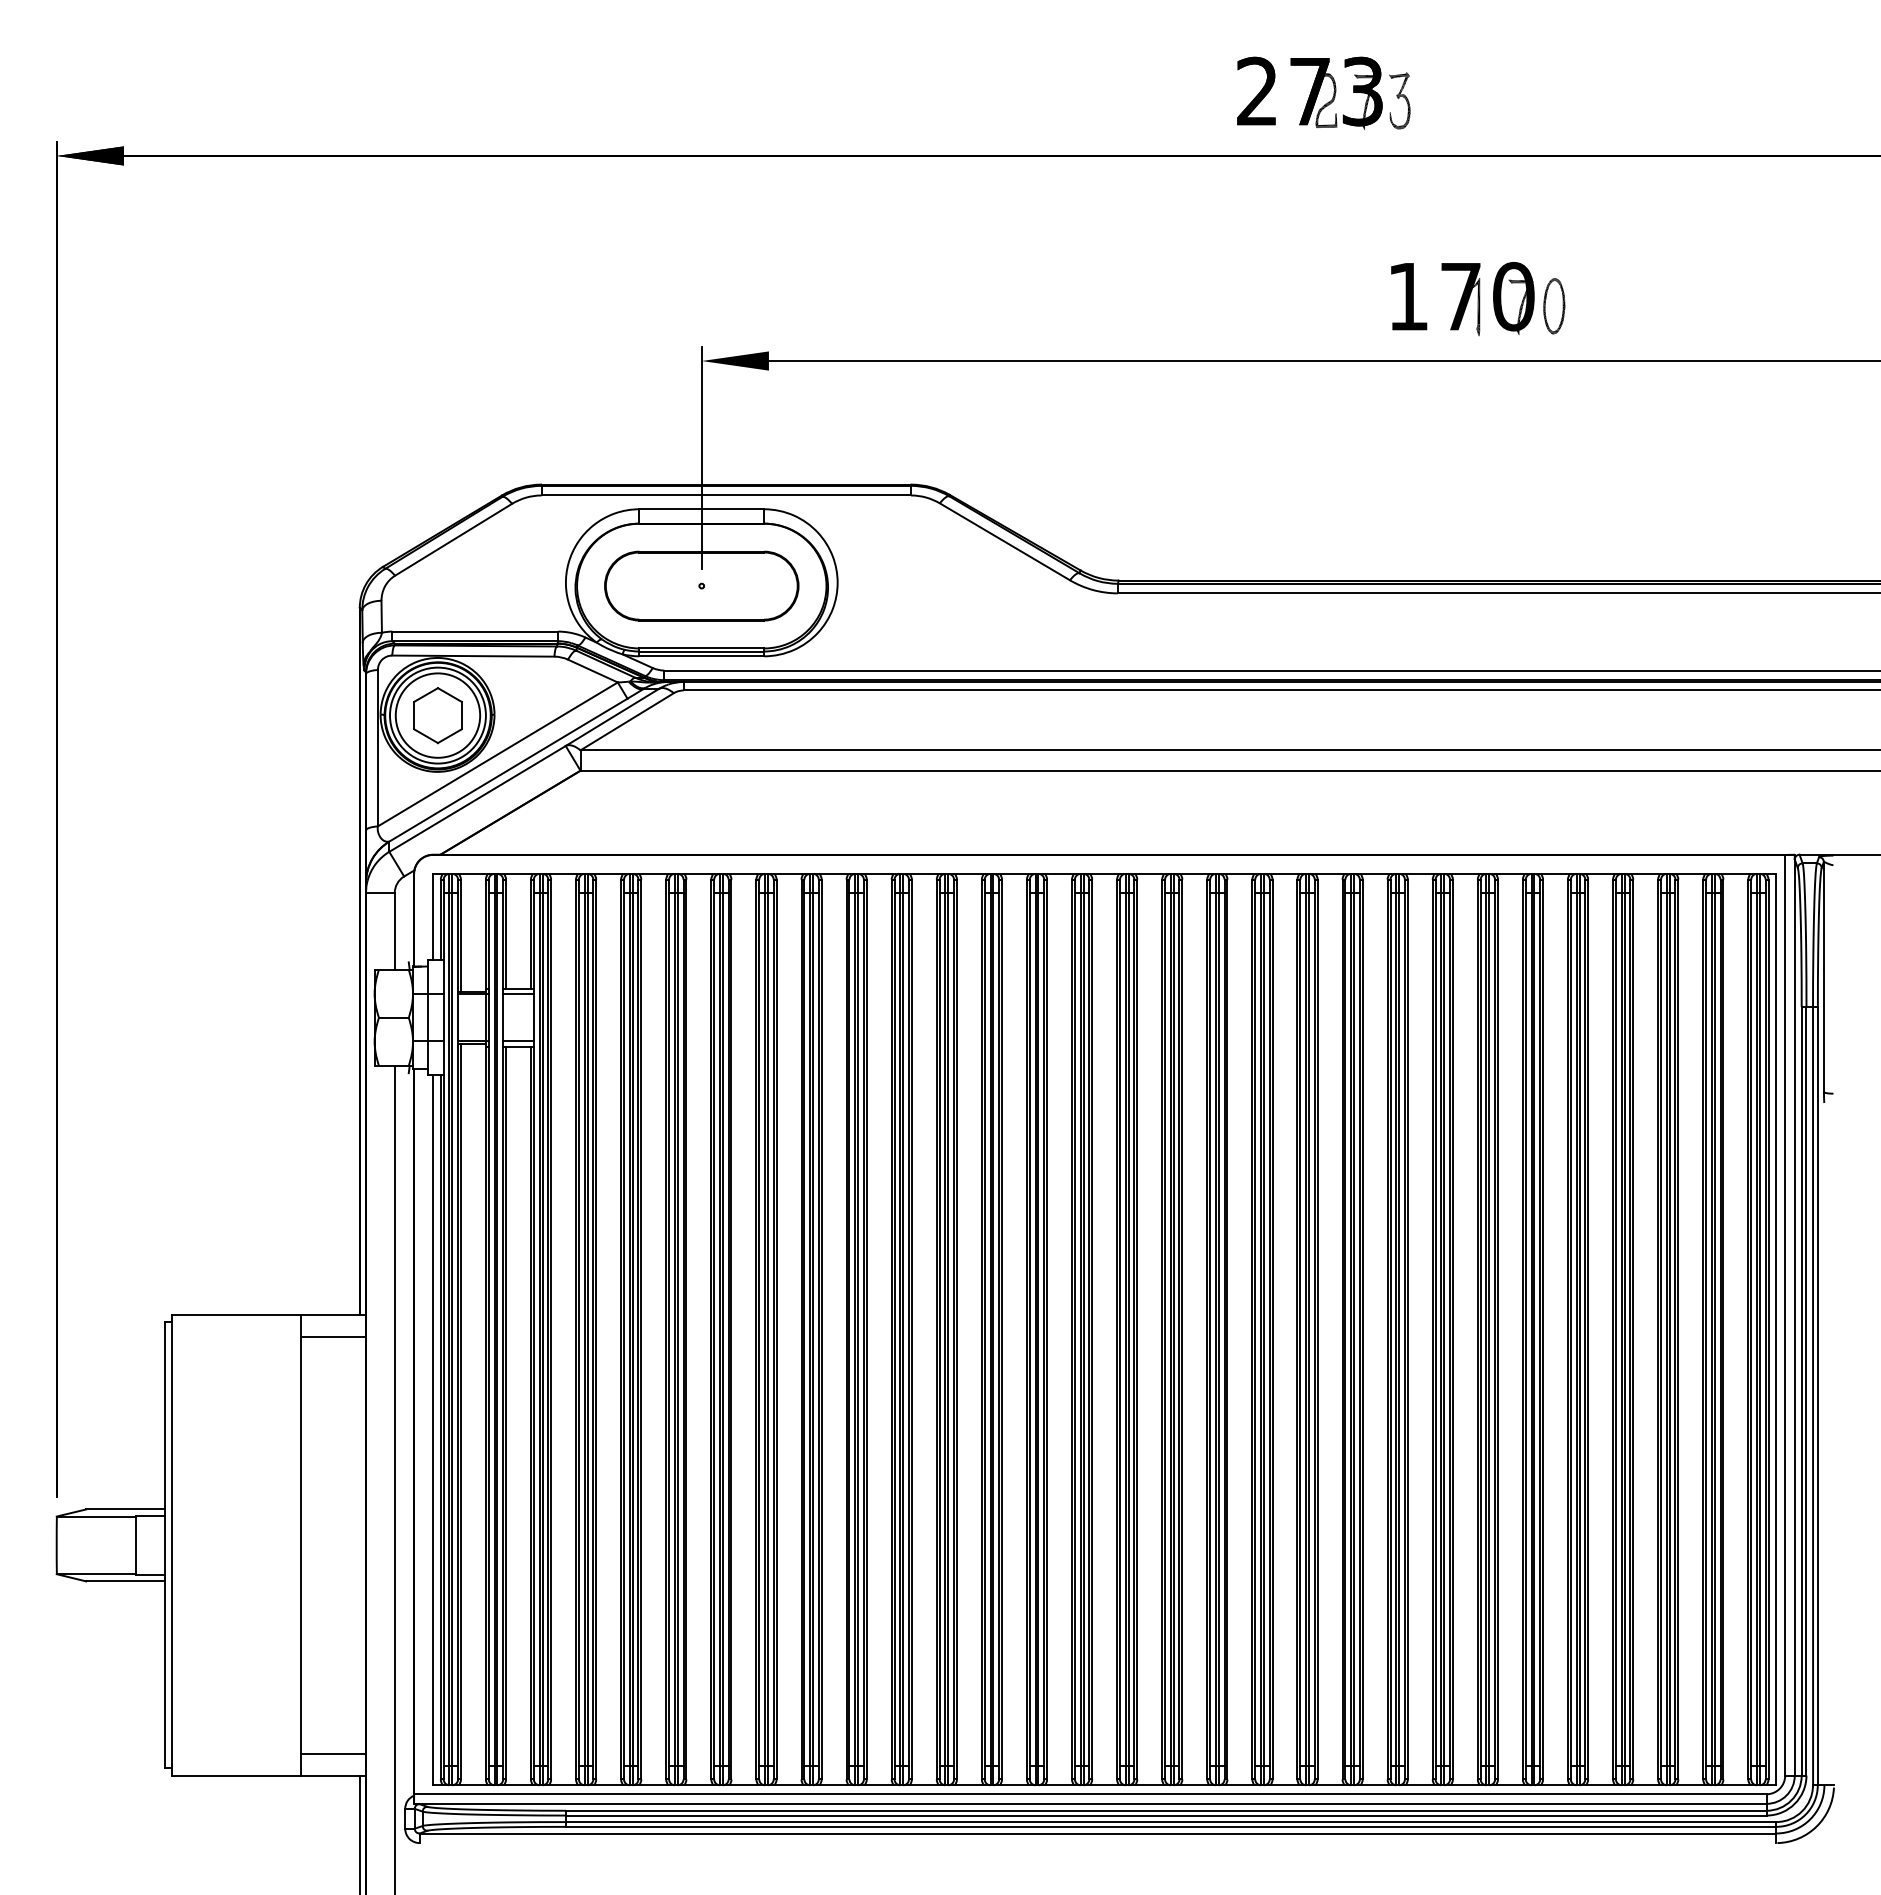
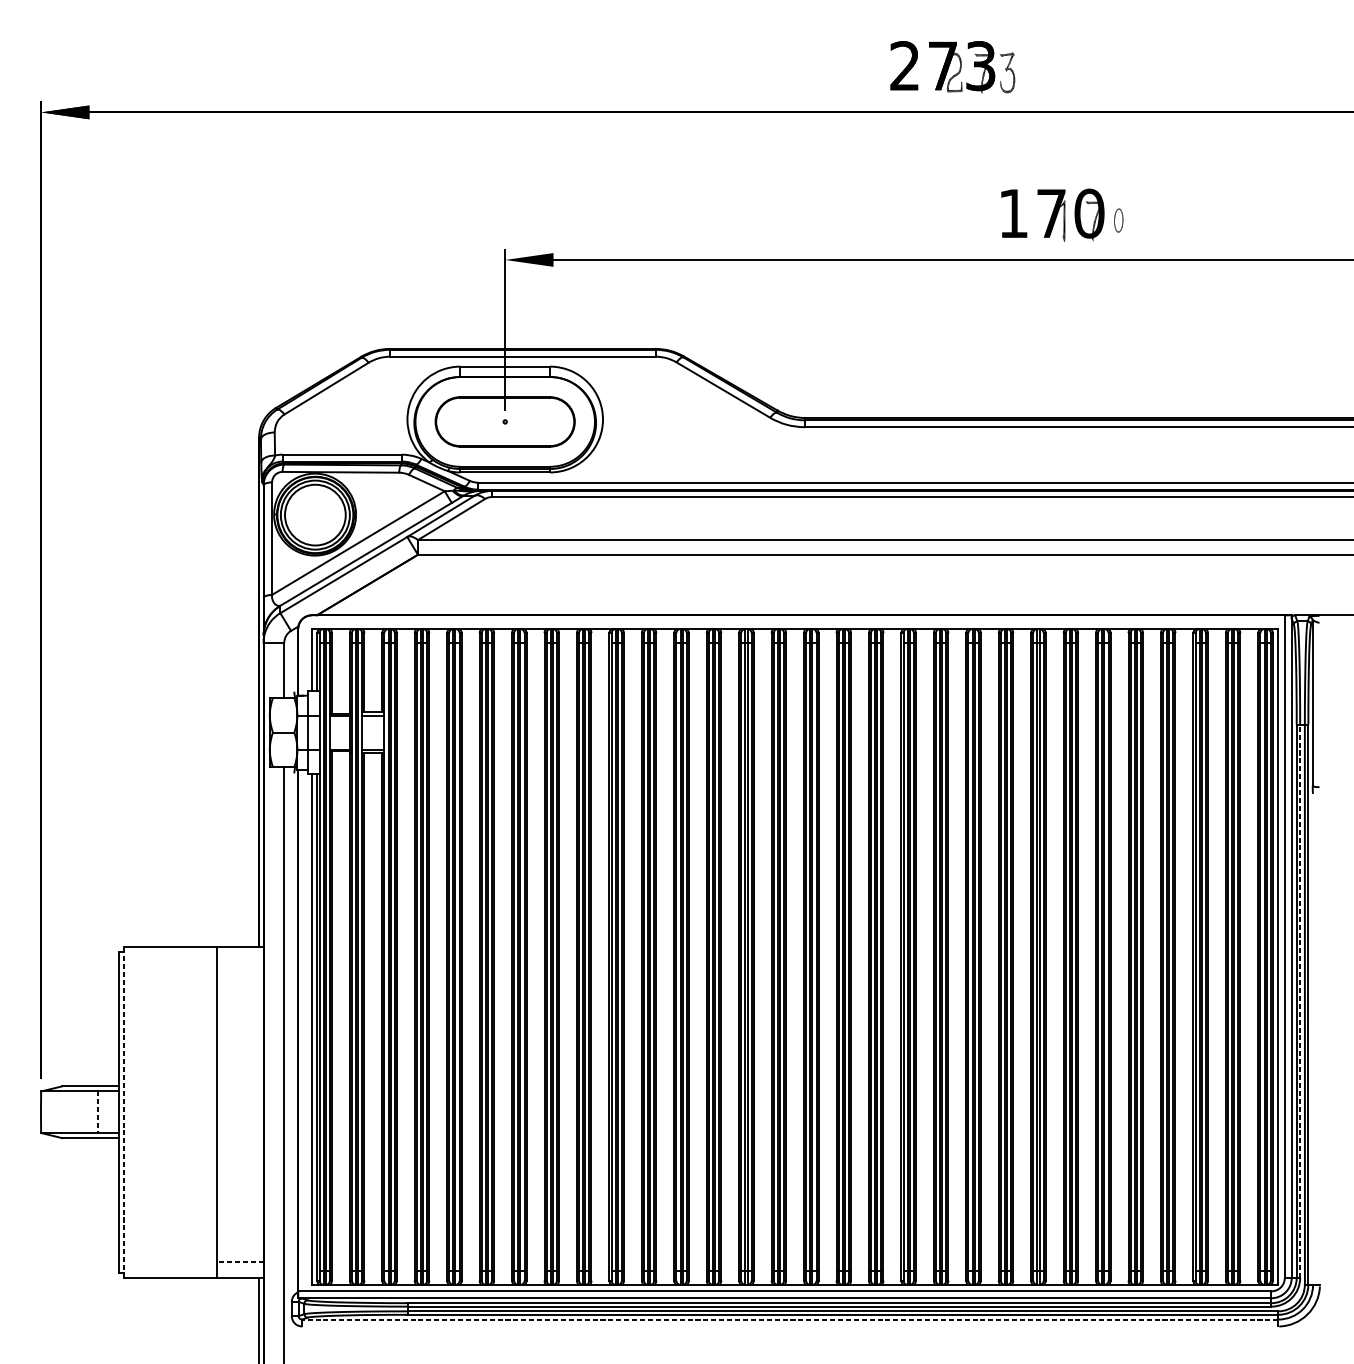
part: (1554, 306) -> (1118, 220), size x0.6
part: (437, 715) -> (315, 515), removed
line: (333, 1336) -> (240, 961), removed
line: (1806, 1390) -> (1300, 1000), solid -> dashed
line: (171, 1544) -> (123, 1111), solid -> dashed
line: (135, 1545) -> (97, 1112), solid -> dashed
line: (333, 1754) -> (240, 1262), solid -> dashed
line: (1097, 1833) -> (789, 1319), solid -> dashed

